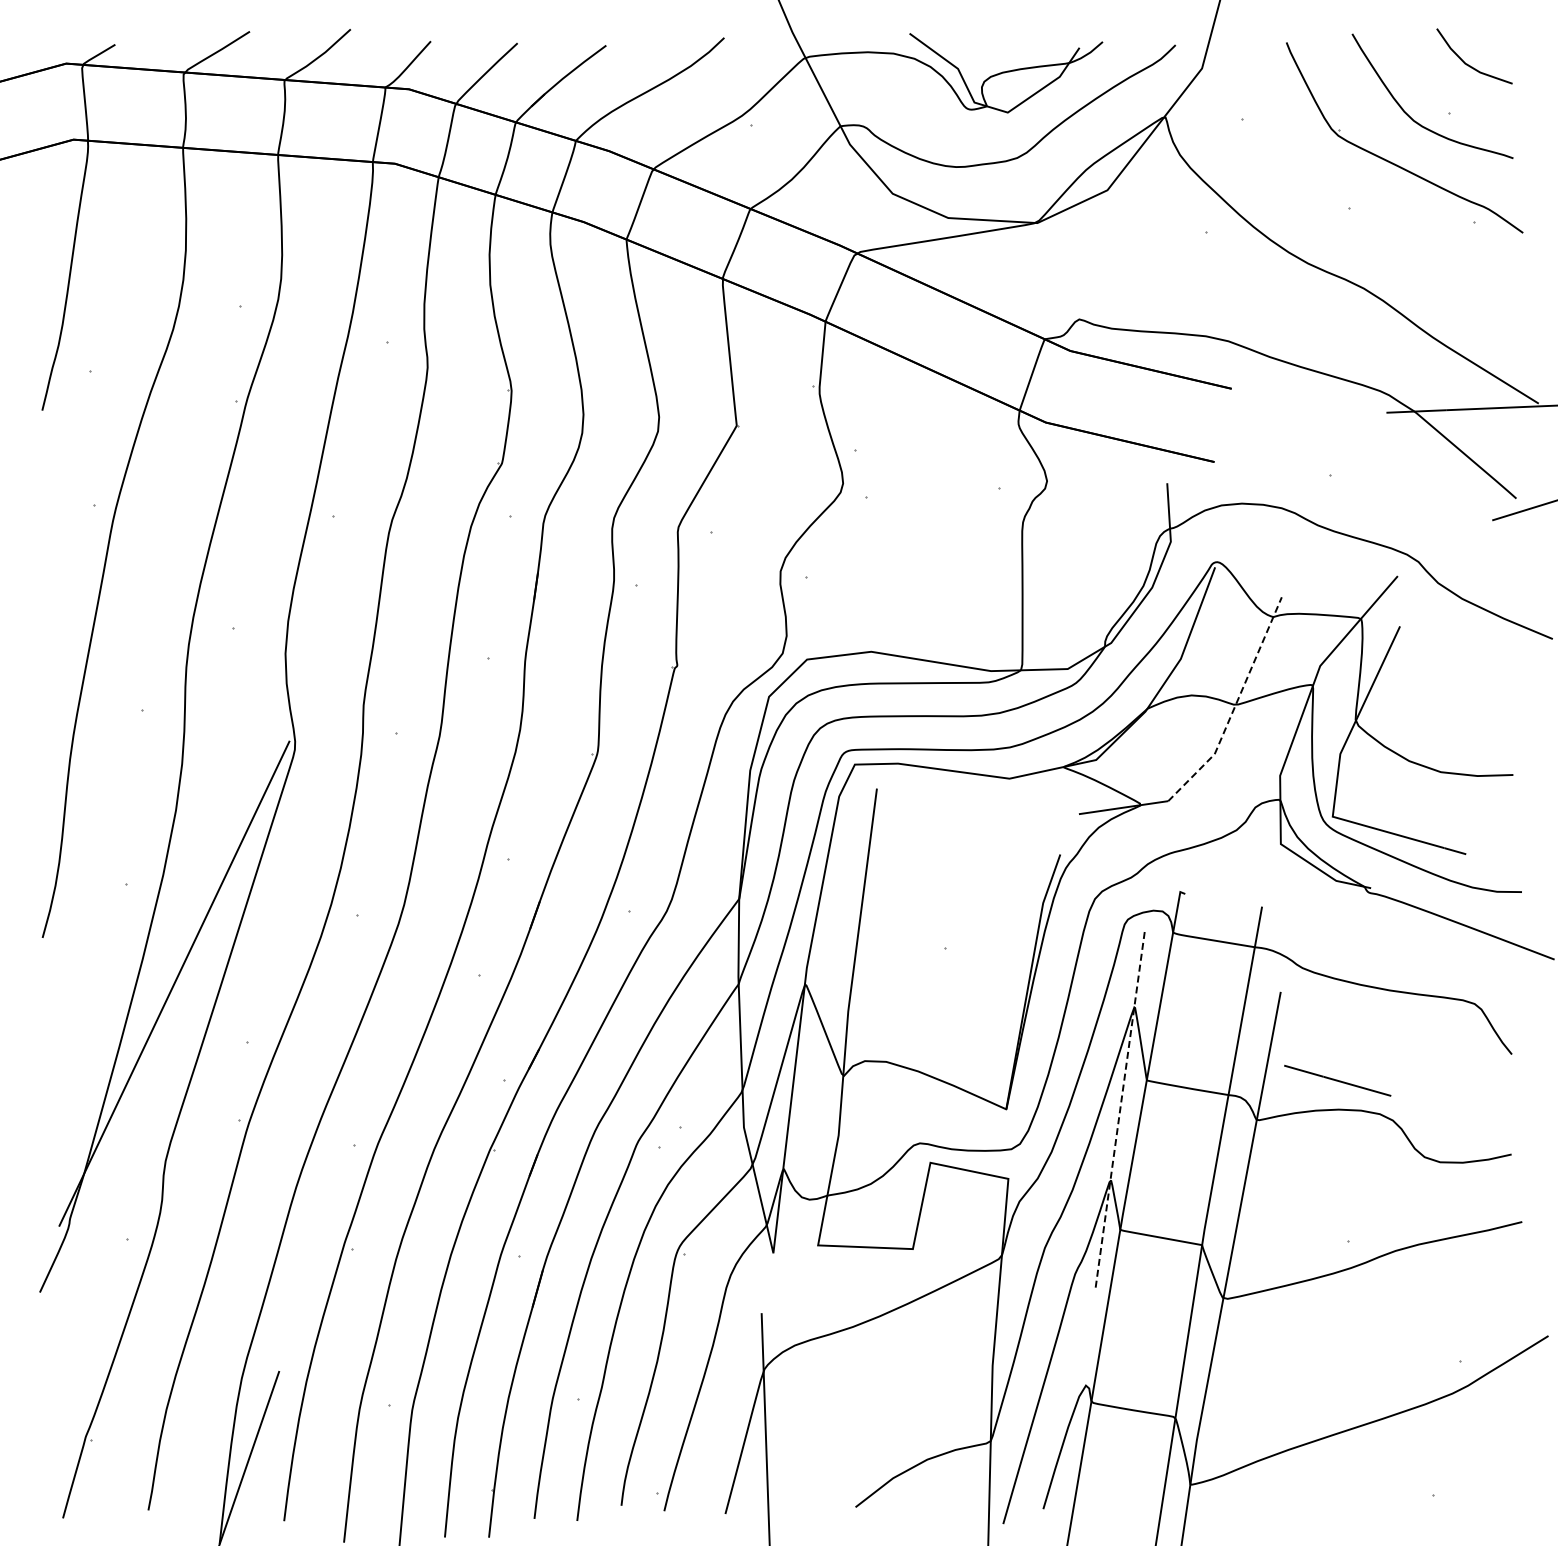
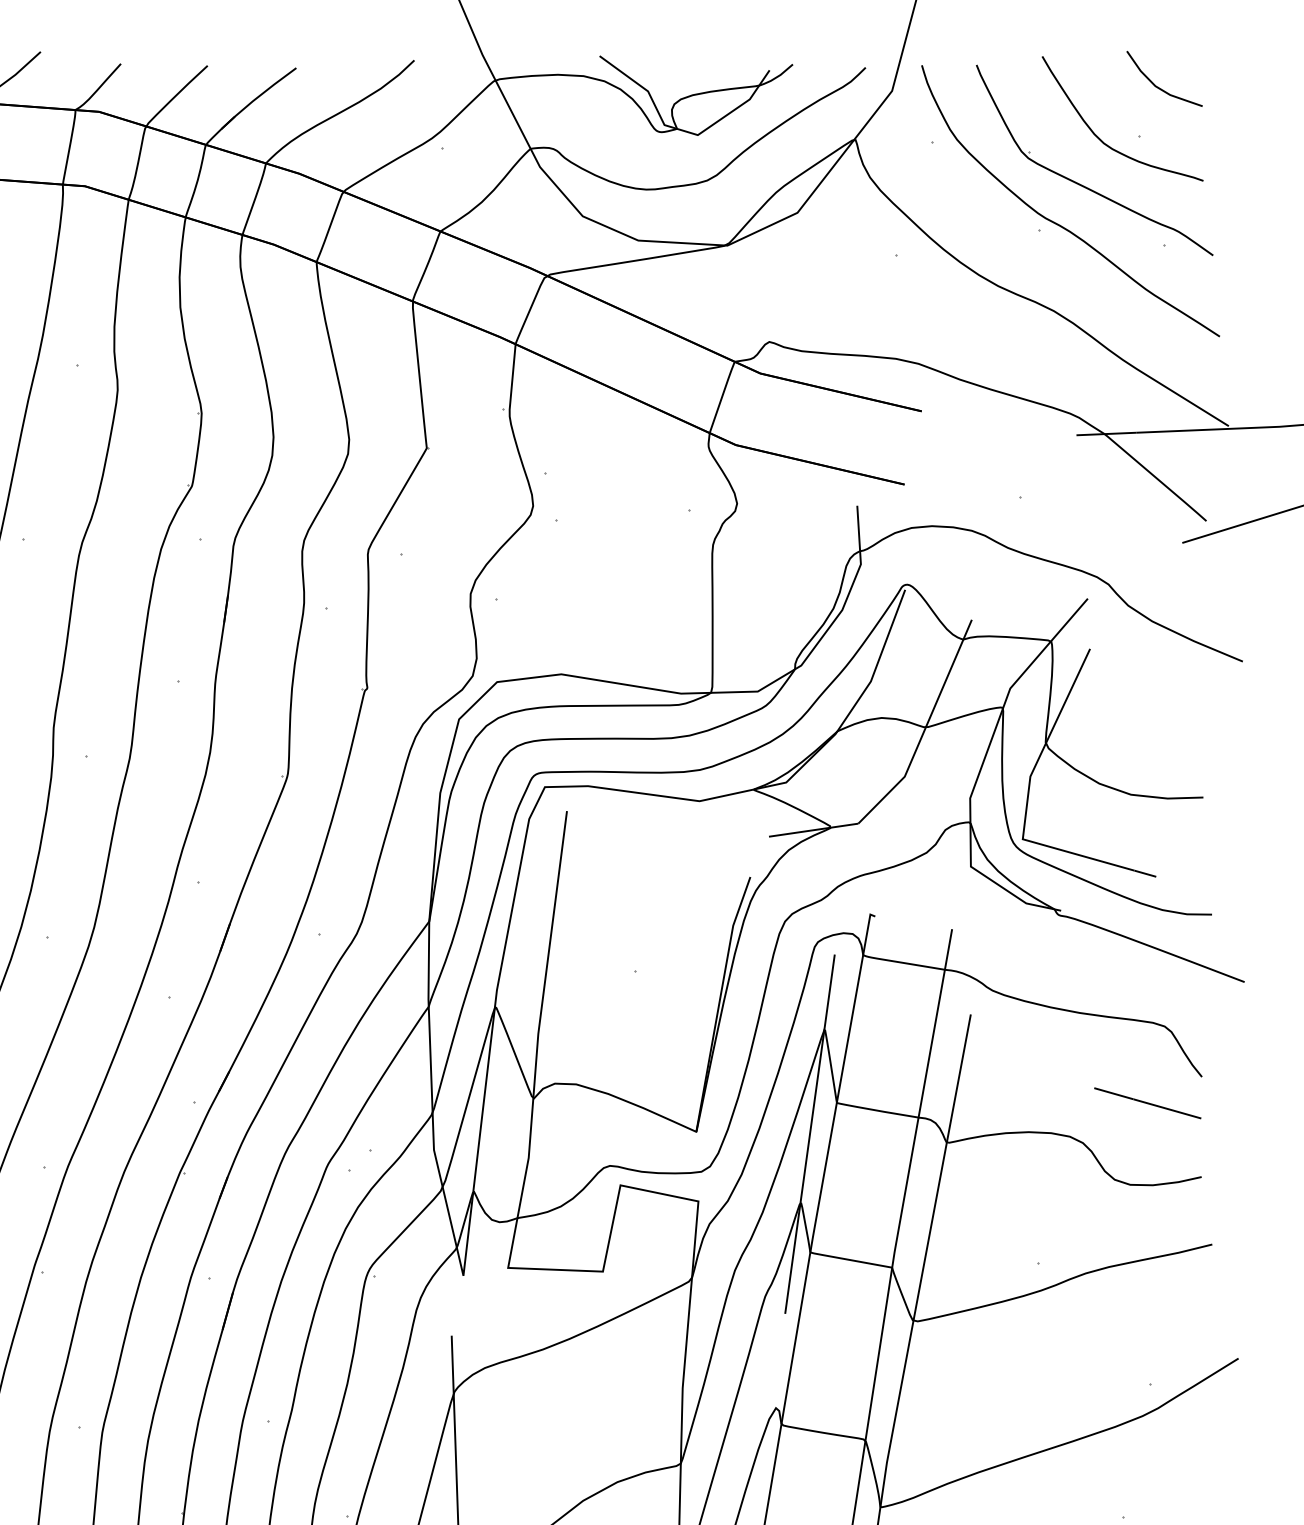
curve: (1367, 200) -> (1057, 223), added
line: (1235, 706) -> (925, 729), dashed -> solid
line: (1337, 1080) -> (1147, 1103), moved
line: (1119, 1112) -> (809, 1135), dashed -> solid

